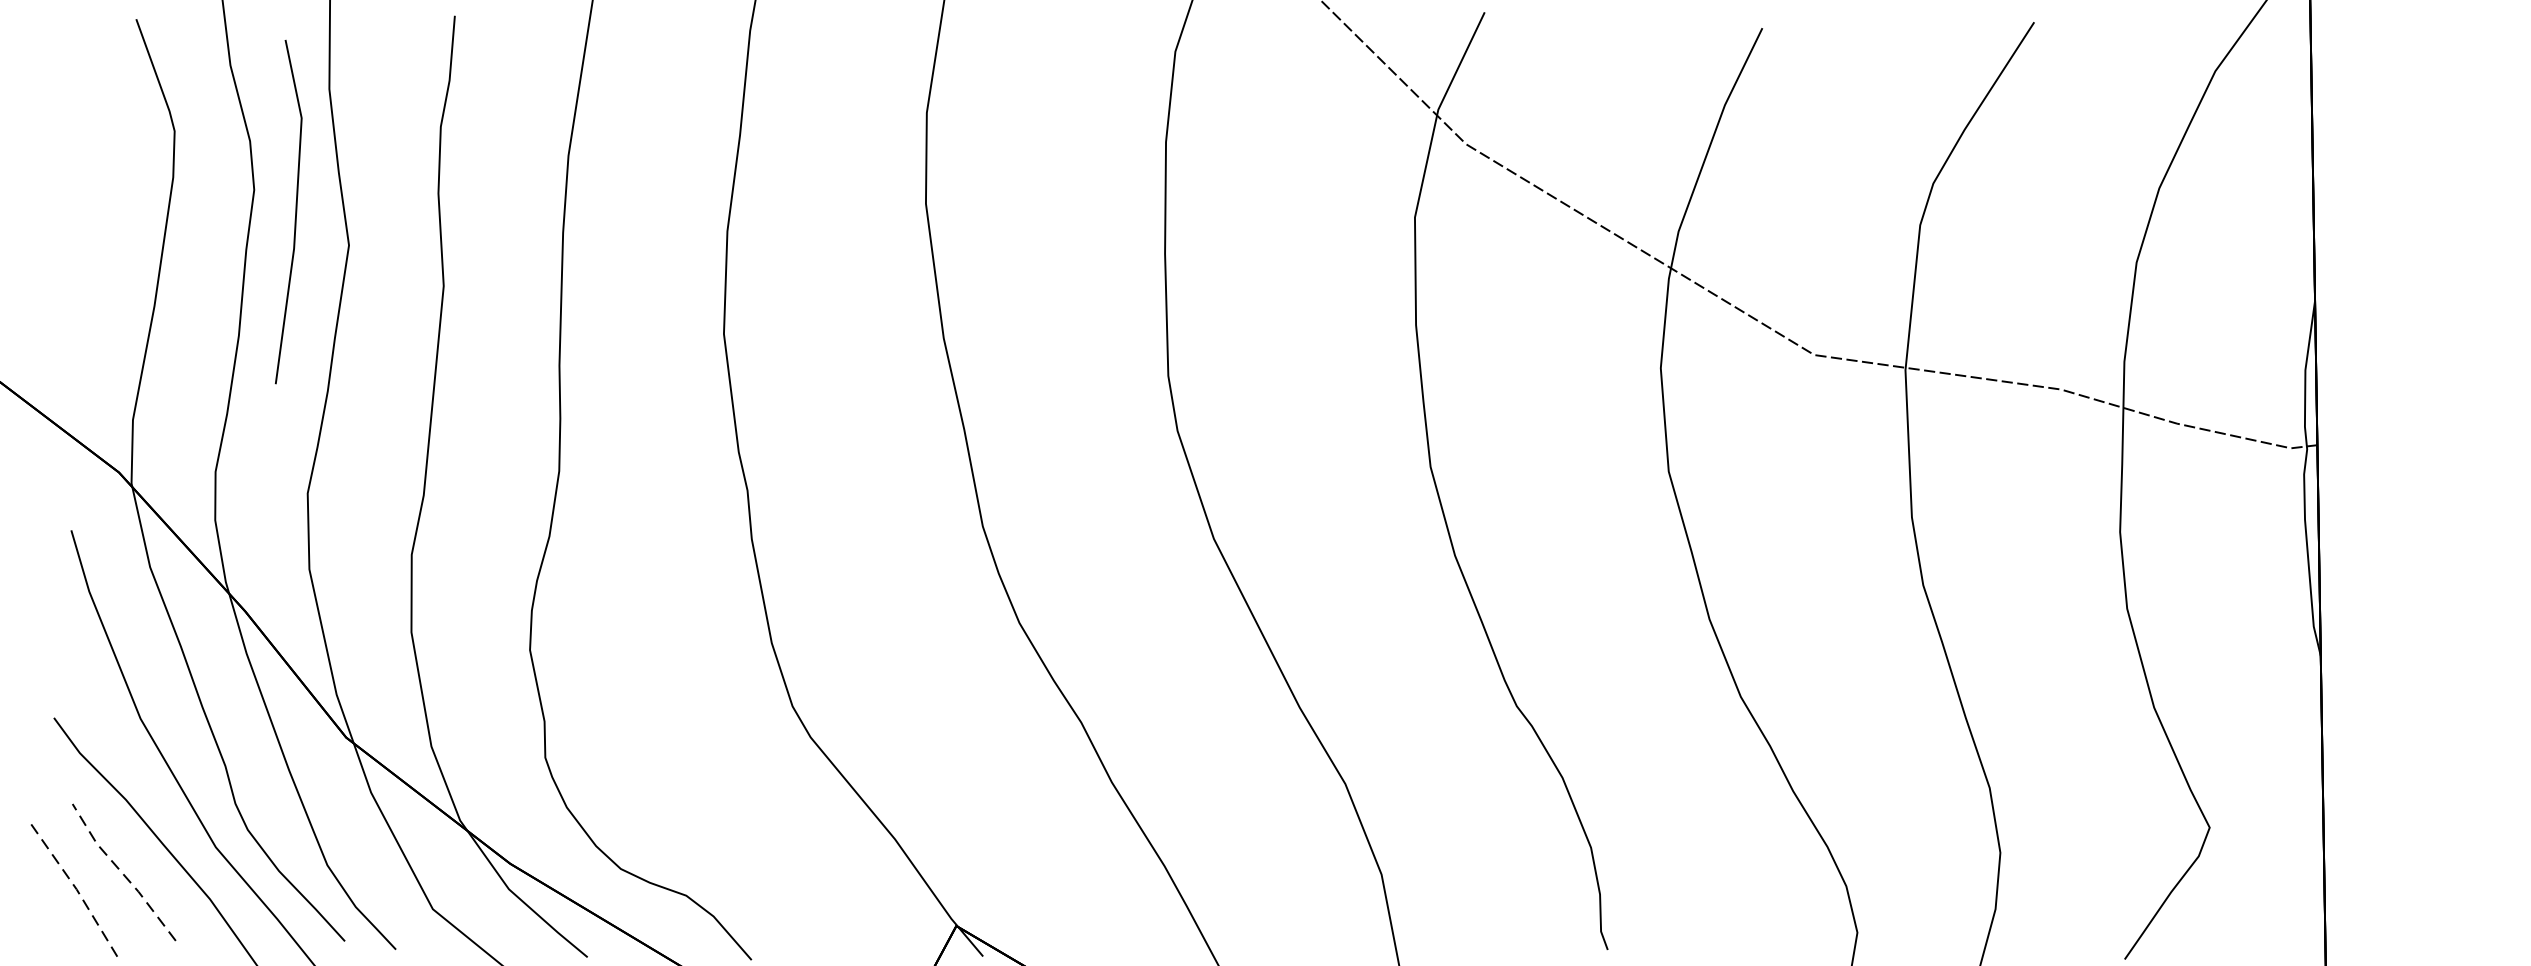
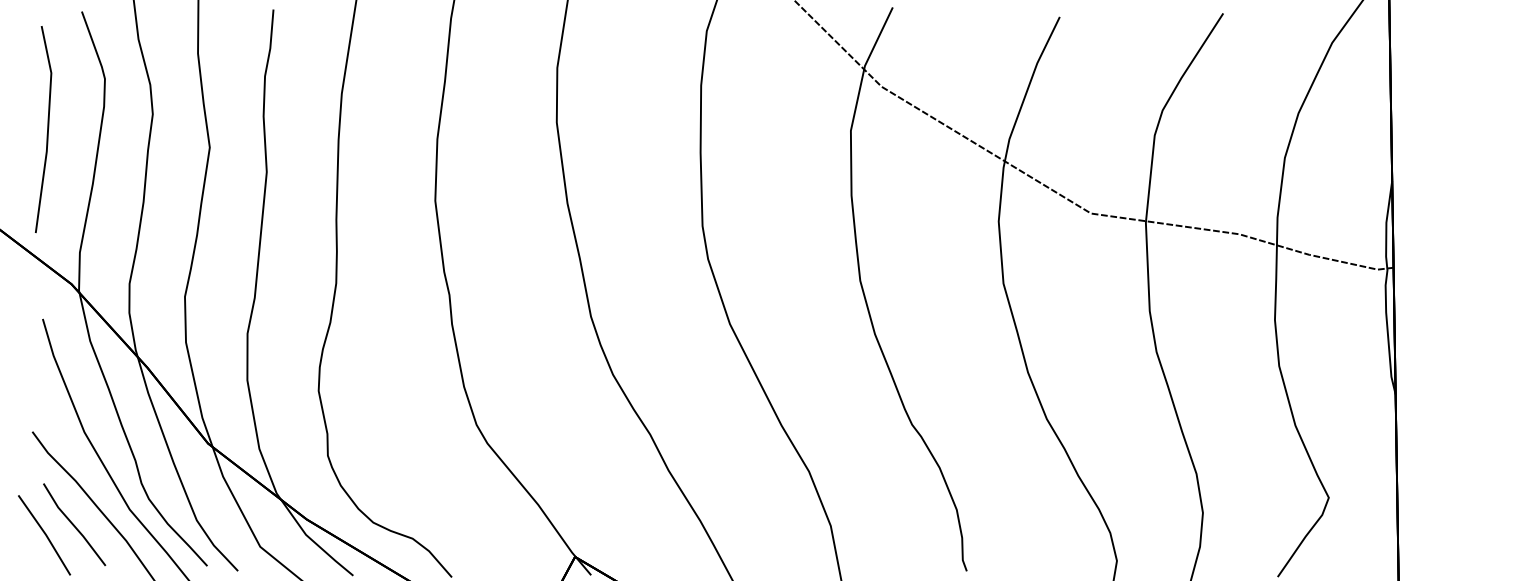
line: (295, 211) -> (47, 129), moved
line: (122, 873) -> (73, 525), dashed -> solid
line: (77, 888) -> (46, 534), dashed -> solid

